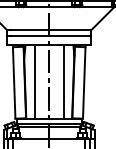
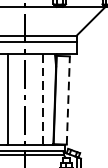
line: (63, 81) -> (42, 98), solid -> dashed
line: (84, 82) -> (68, 99), solid -> dashed

